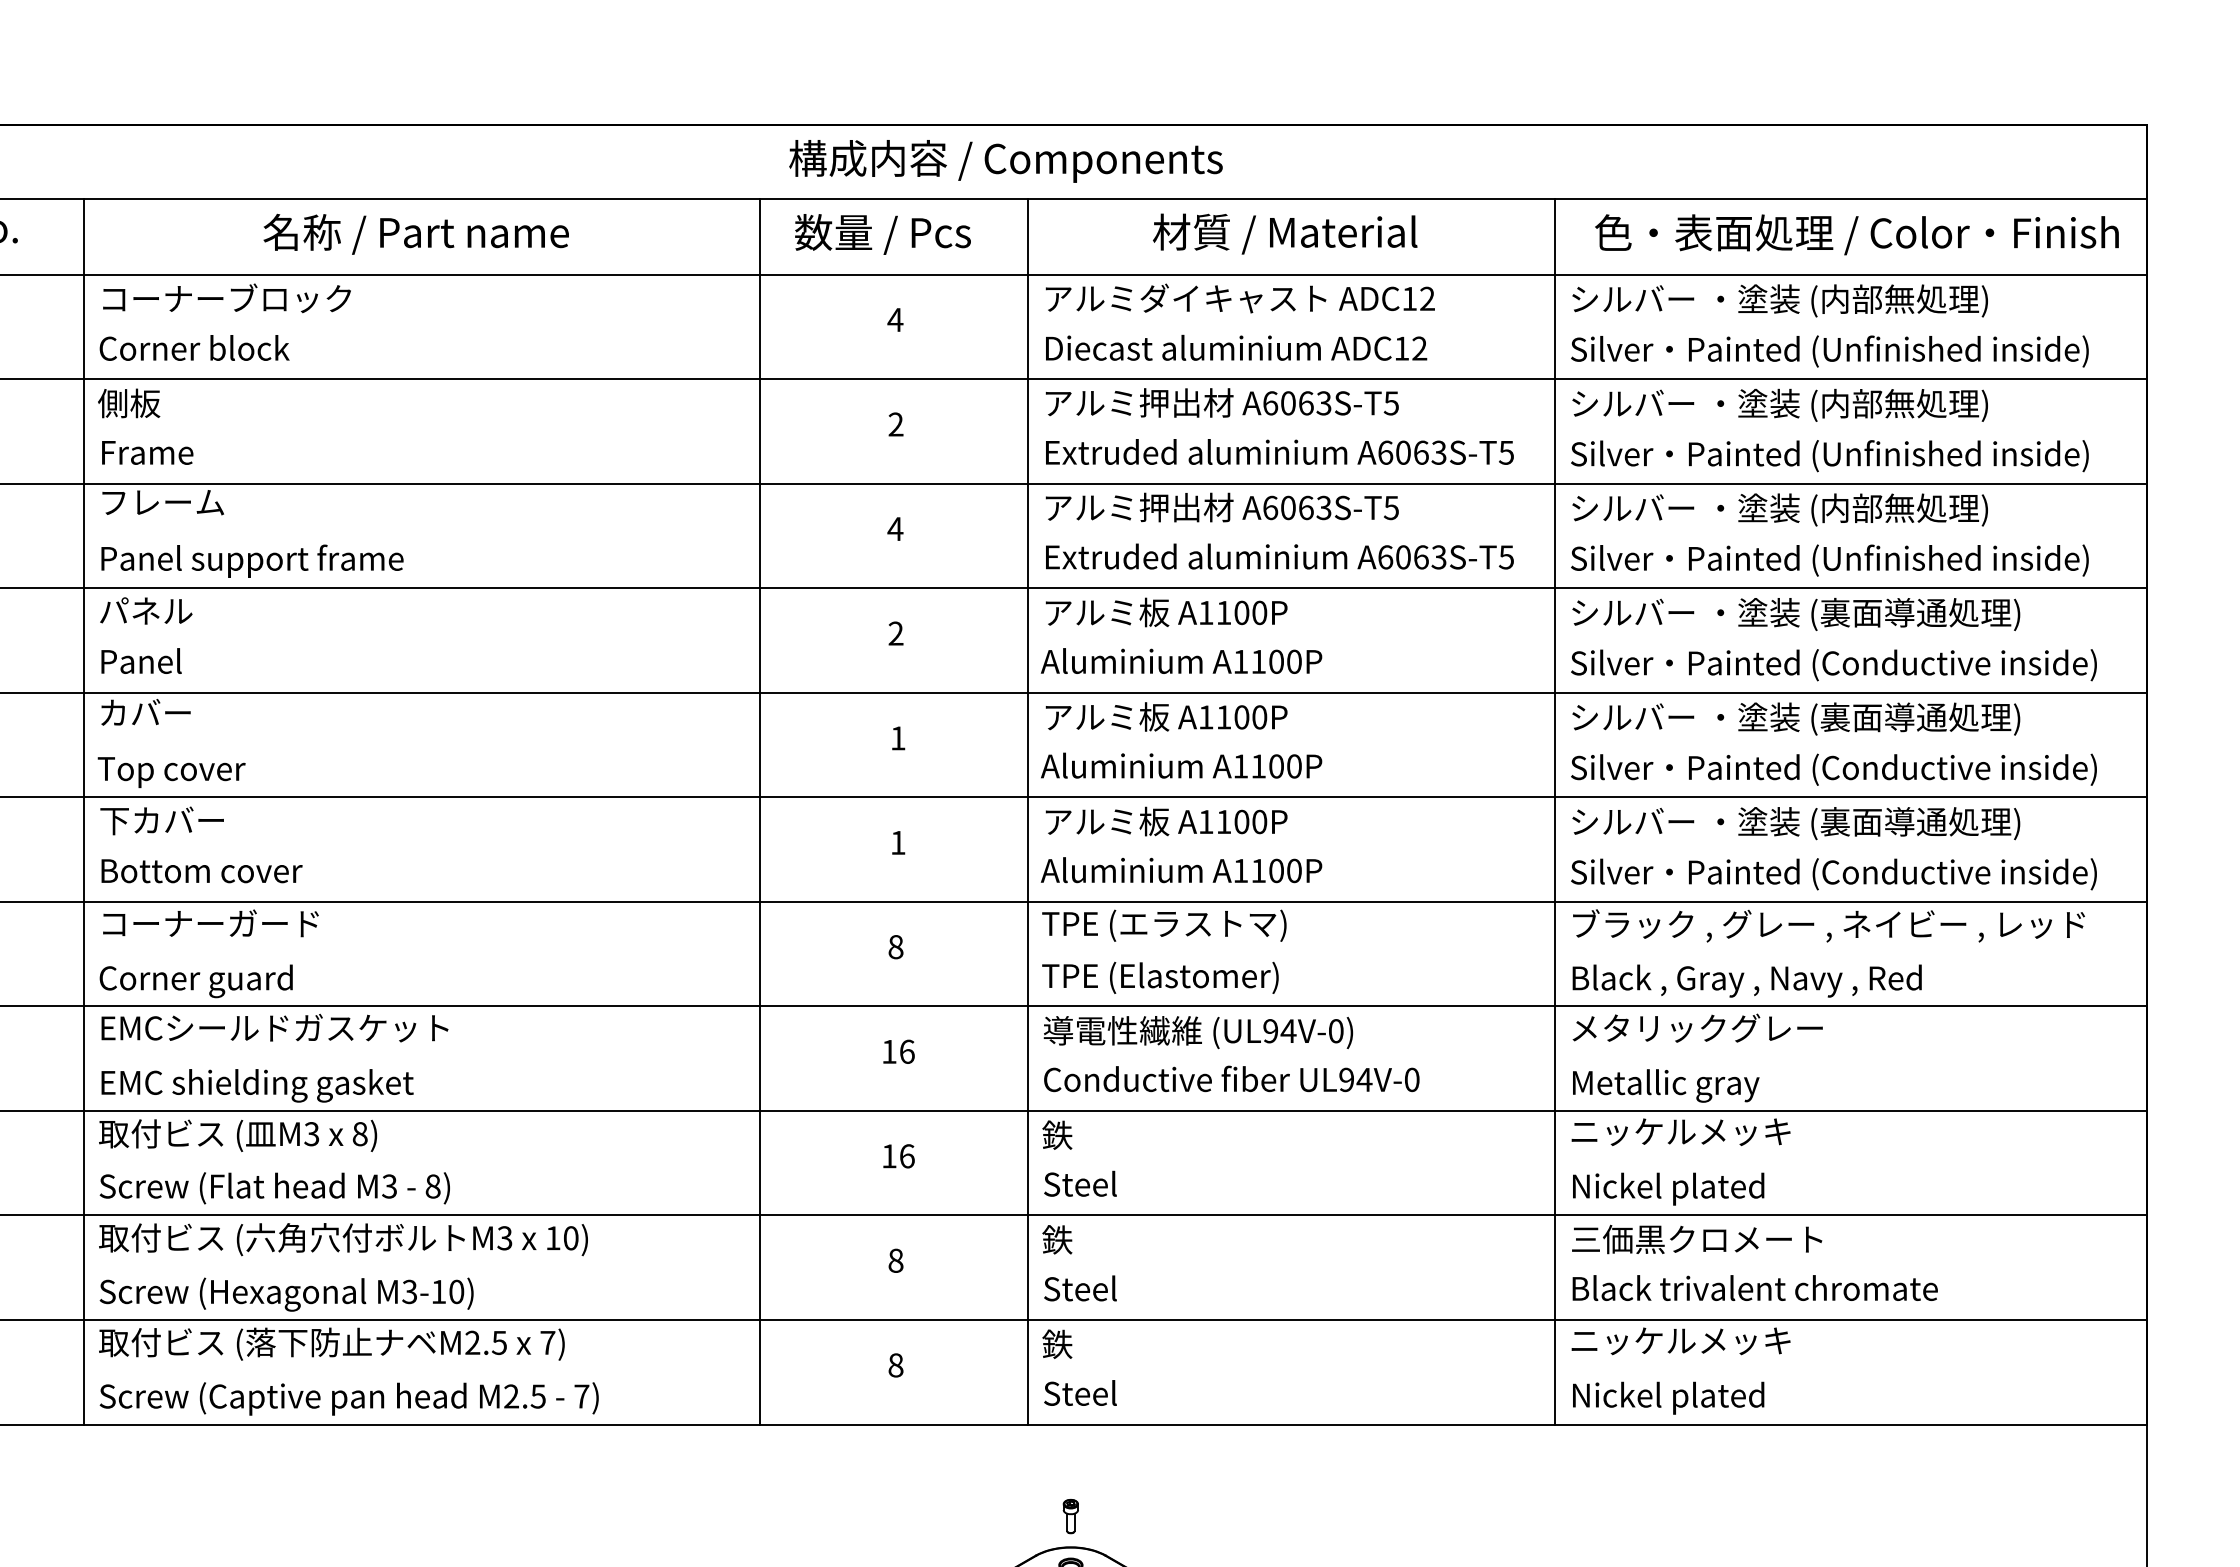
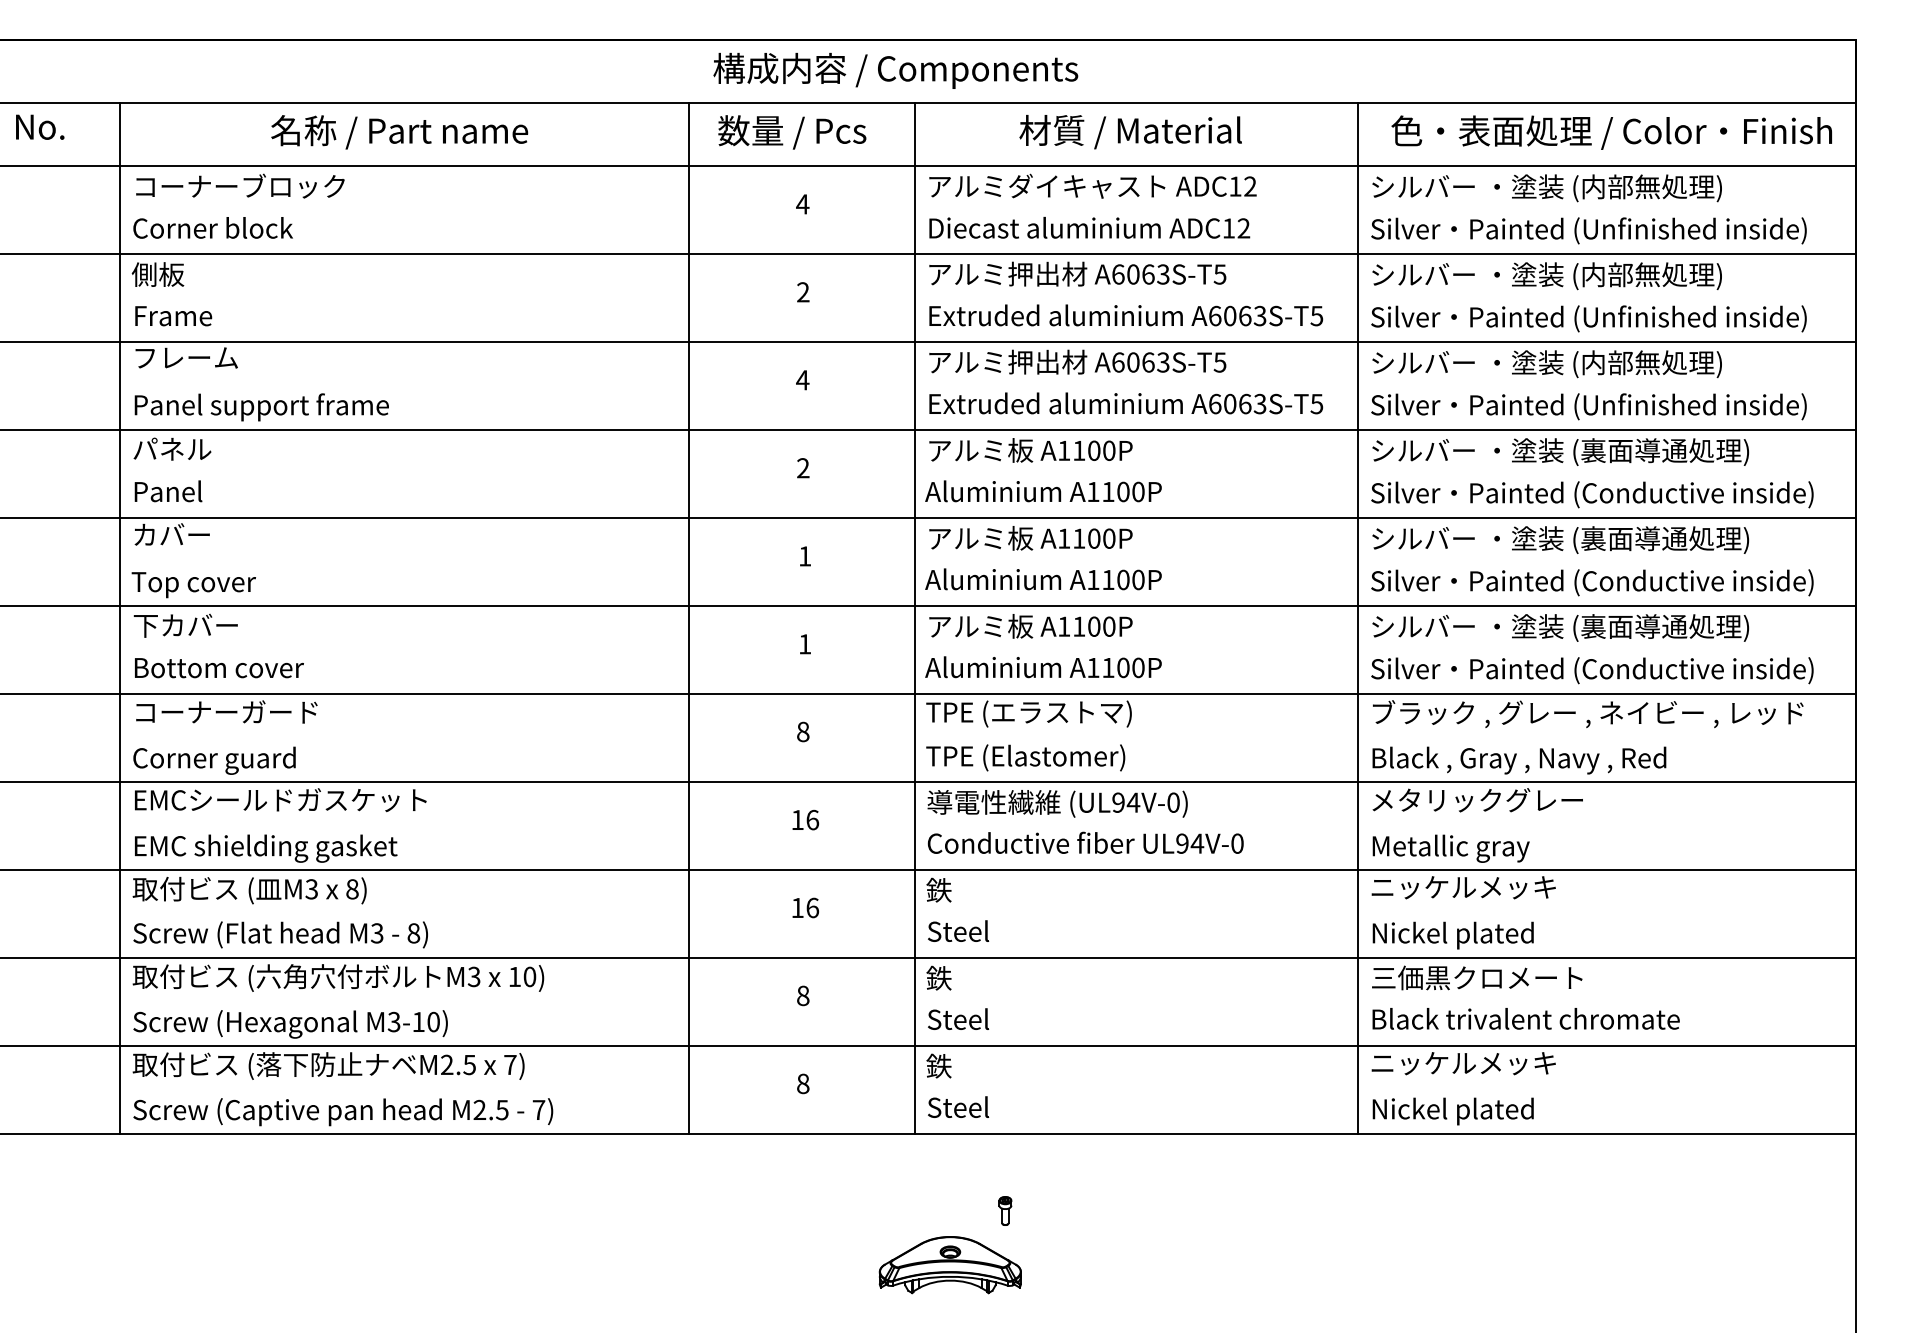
part: (1071, 1515) -> (1005, 1210), moved

